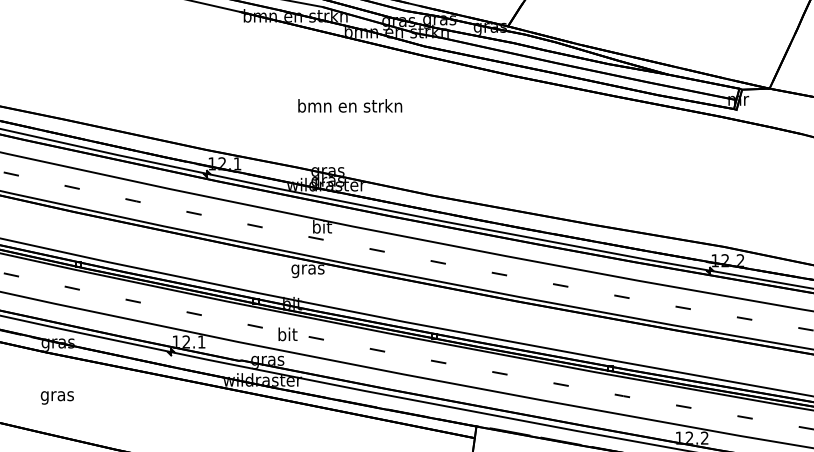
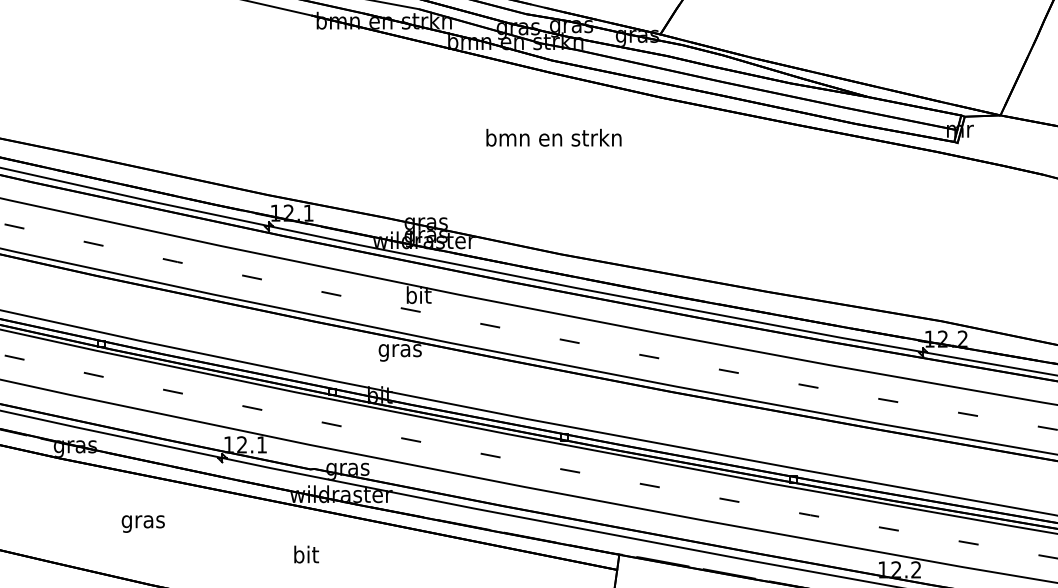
text: (350, 105) -> (554, 137), moved
text: (287, 334) -> (305, 554), moved
text: (56, 397) -> (142, 523), moved

